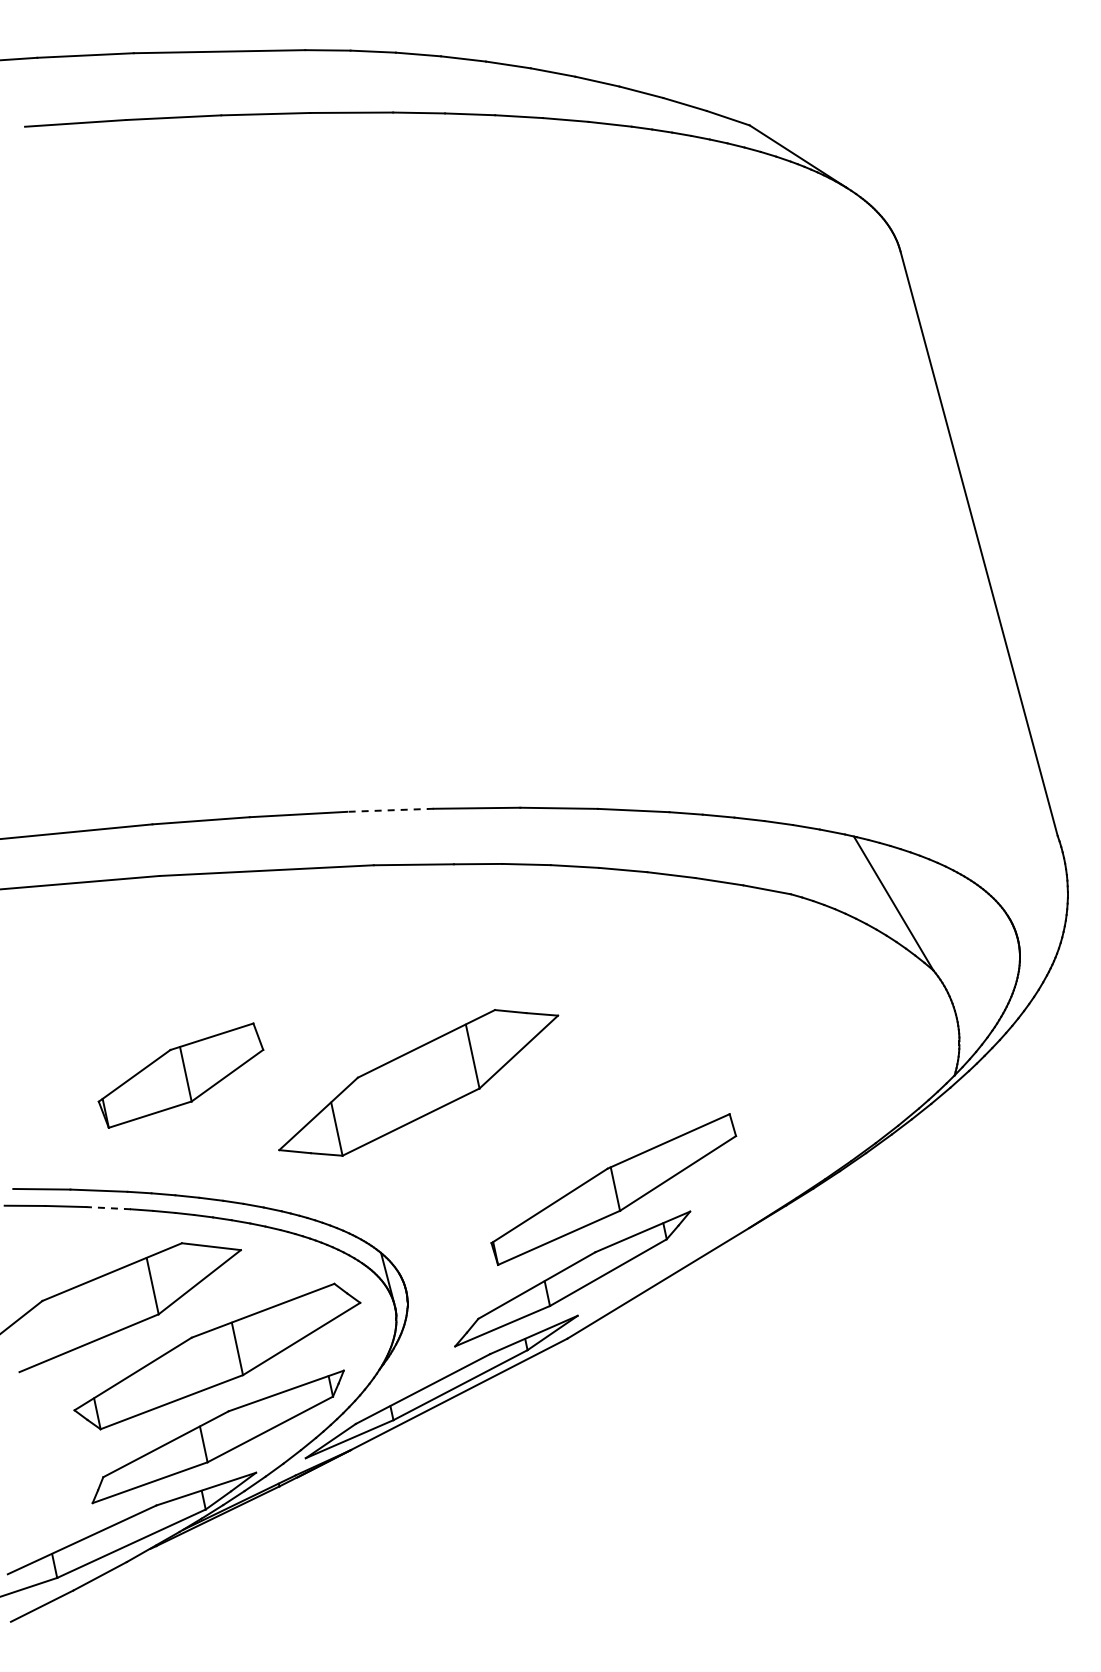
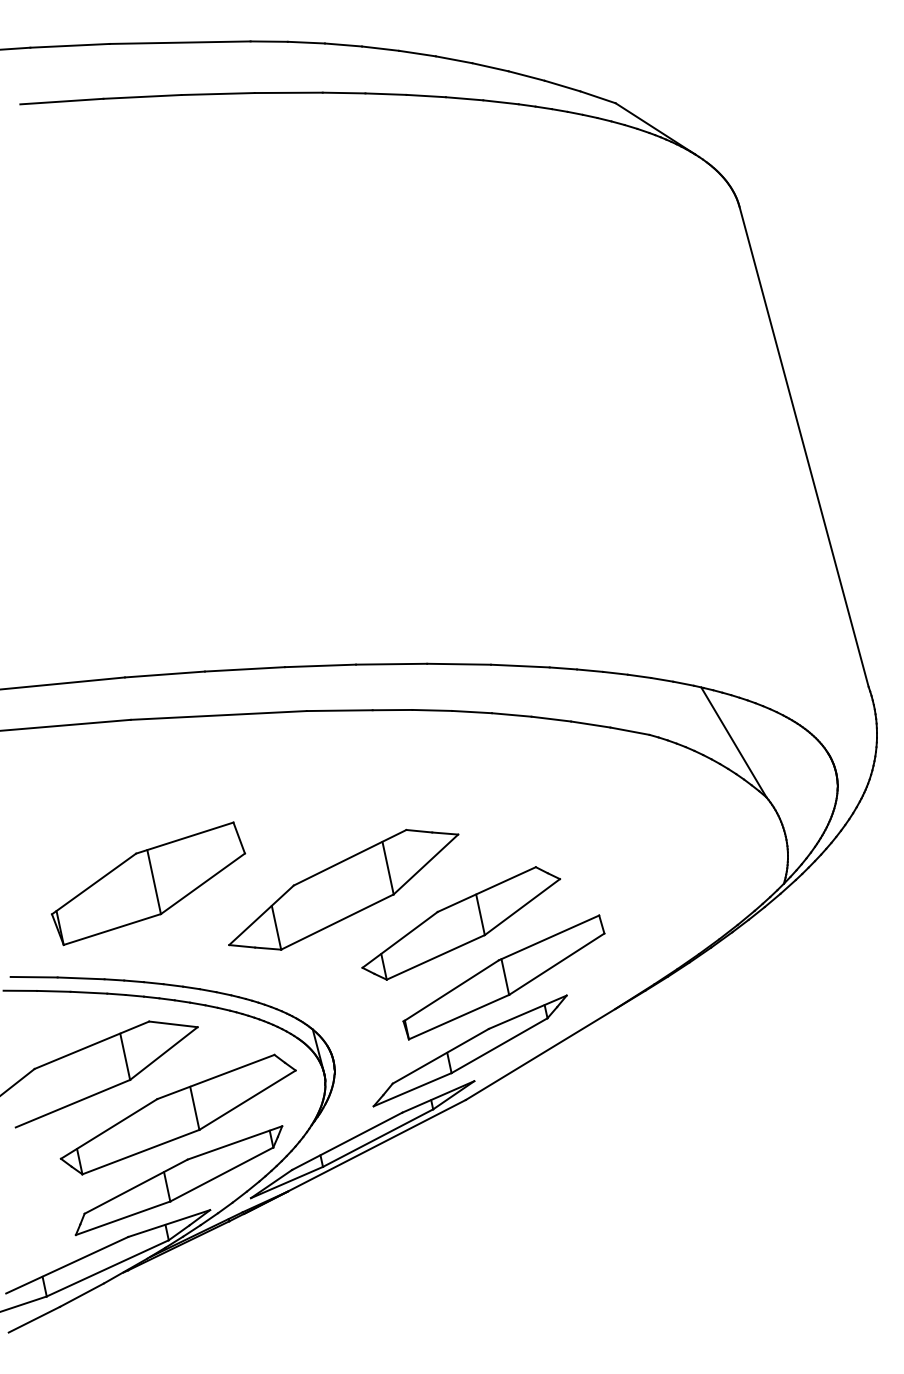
line: (389, 810) -> (319, 666), dashed -> solid
part: (180, 1075) -> (148, 883), size x1.43
part: (561, 1123) -> (461, 923), added
line: (108, 1208) -> (88, 993), dashed -> solid

